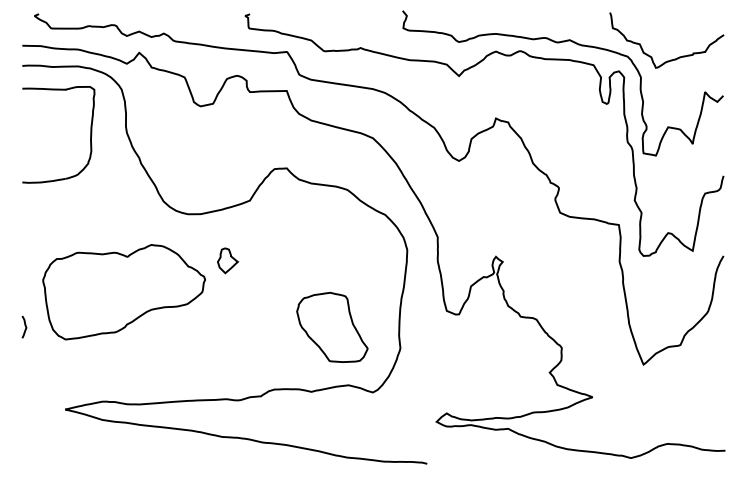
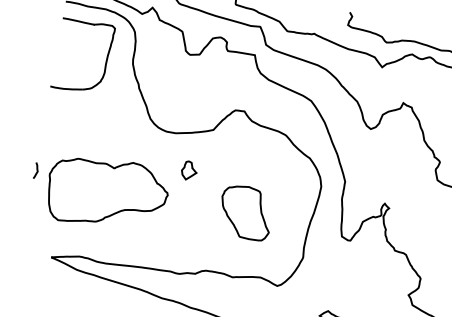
part: (123, 292) -> (106, 193), moved
part: (332, 326) -> (246, 211), moved
curve: (25, 327) -> (37, 171), moved

